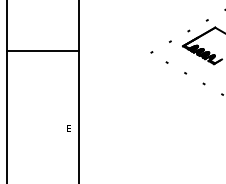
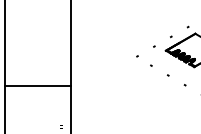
line: (42, 50) -> (37, 85), moved

